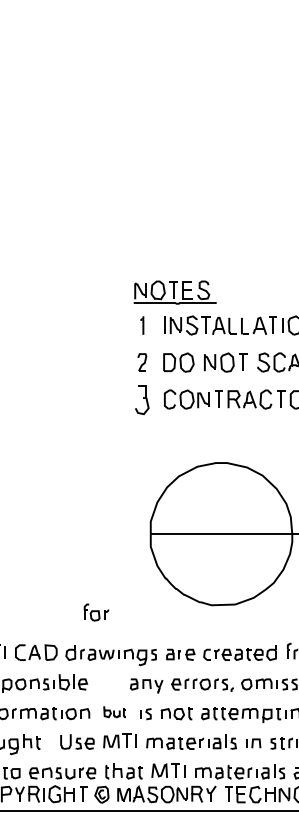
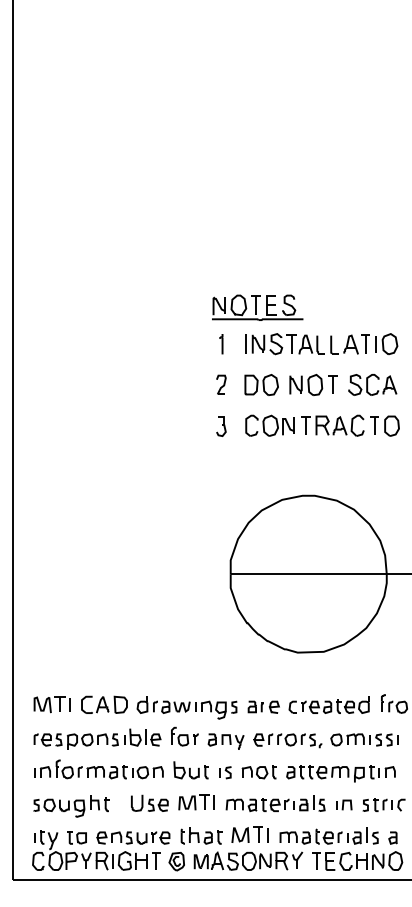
part: (142, 400) -> (221, 426), size x0.62
part: (96, 612) -> (184, 736), moved
part: (114, 712) -> (190, 770), size x1.43

